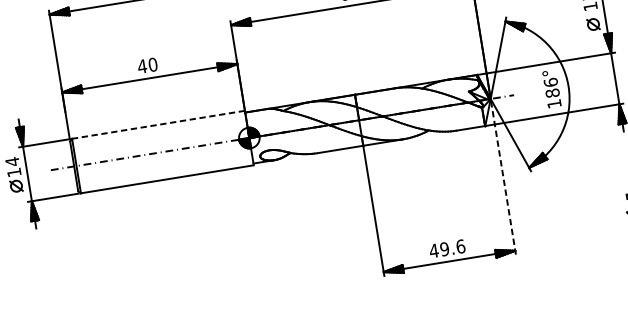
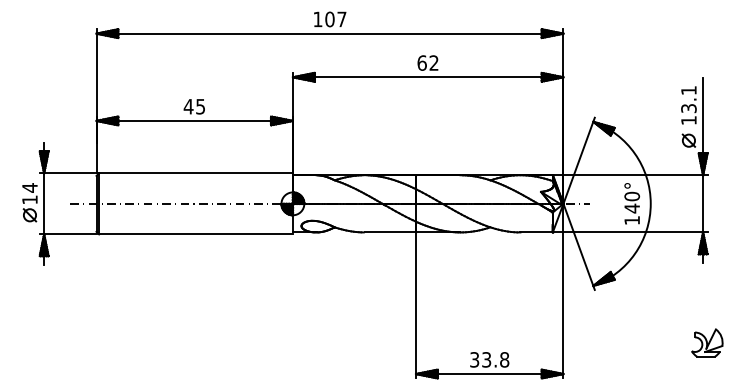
text: (152, 64) -> (200, 106), 40 -> 45
text: (552, 87) -> (632, 202), 186° -> 140°
line: (158, 124) -> (196, 173), dashed -> solid
line: (503, 176) -> (563, 290), dashed -> solid
text: (447, 248) -> (489, 359), 49.6 -> 33.8

